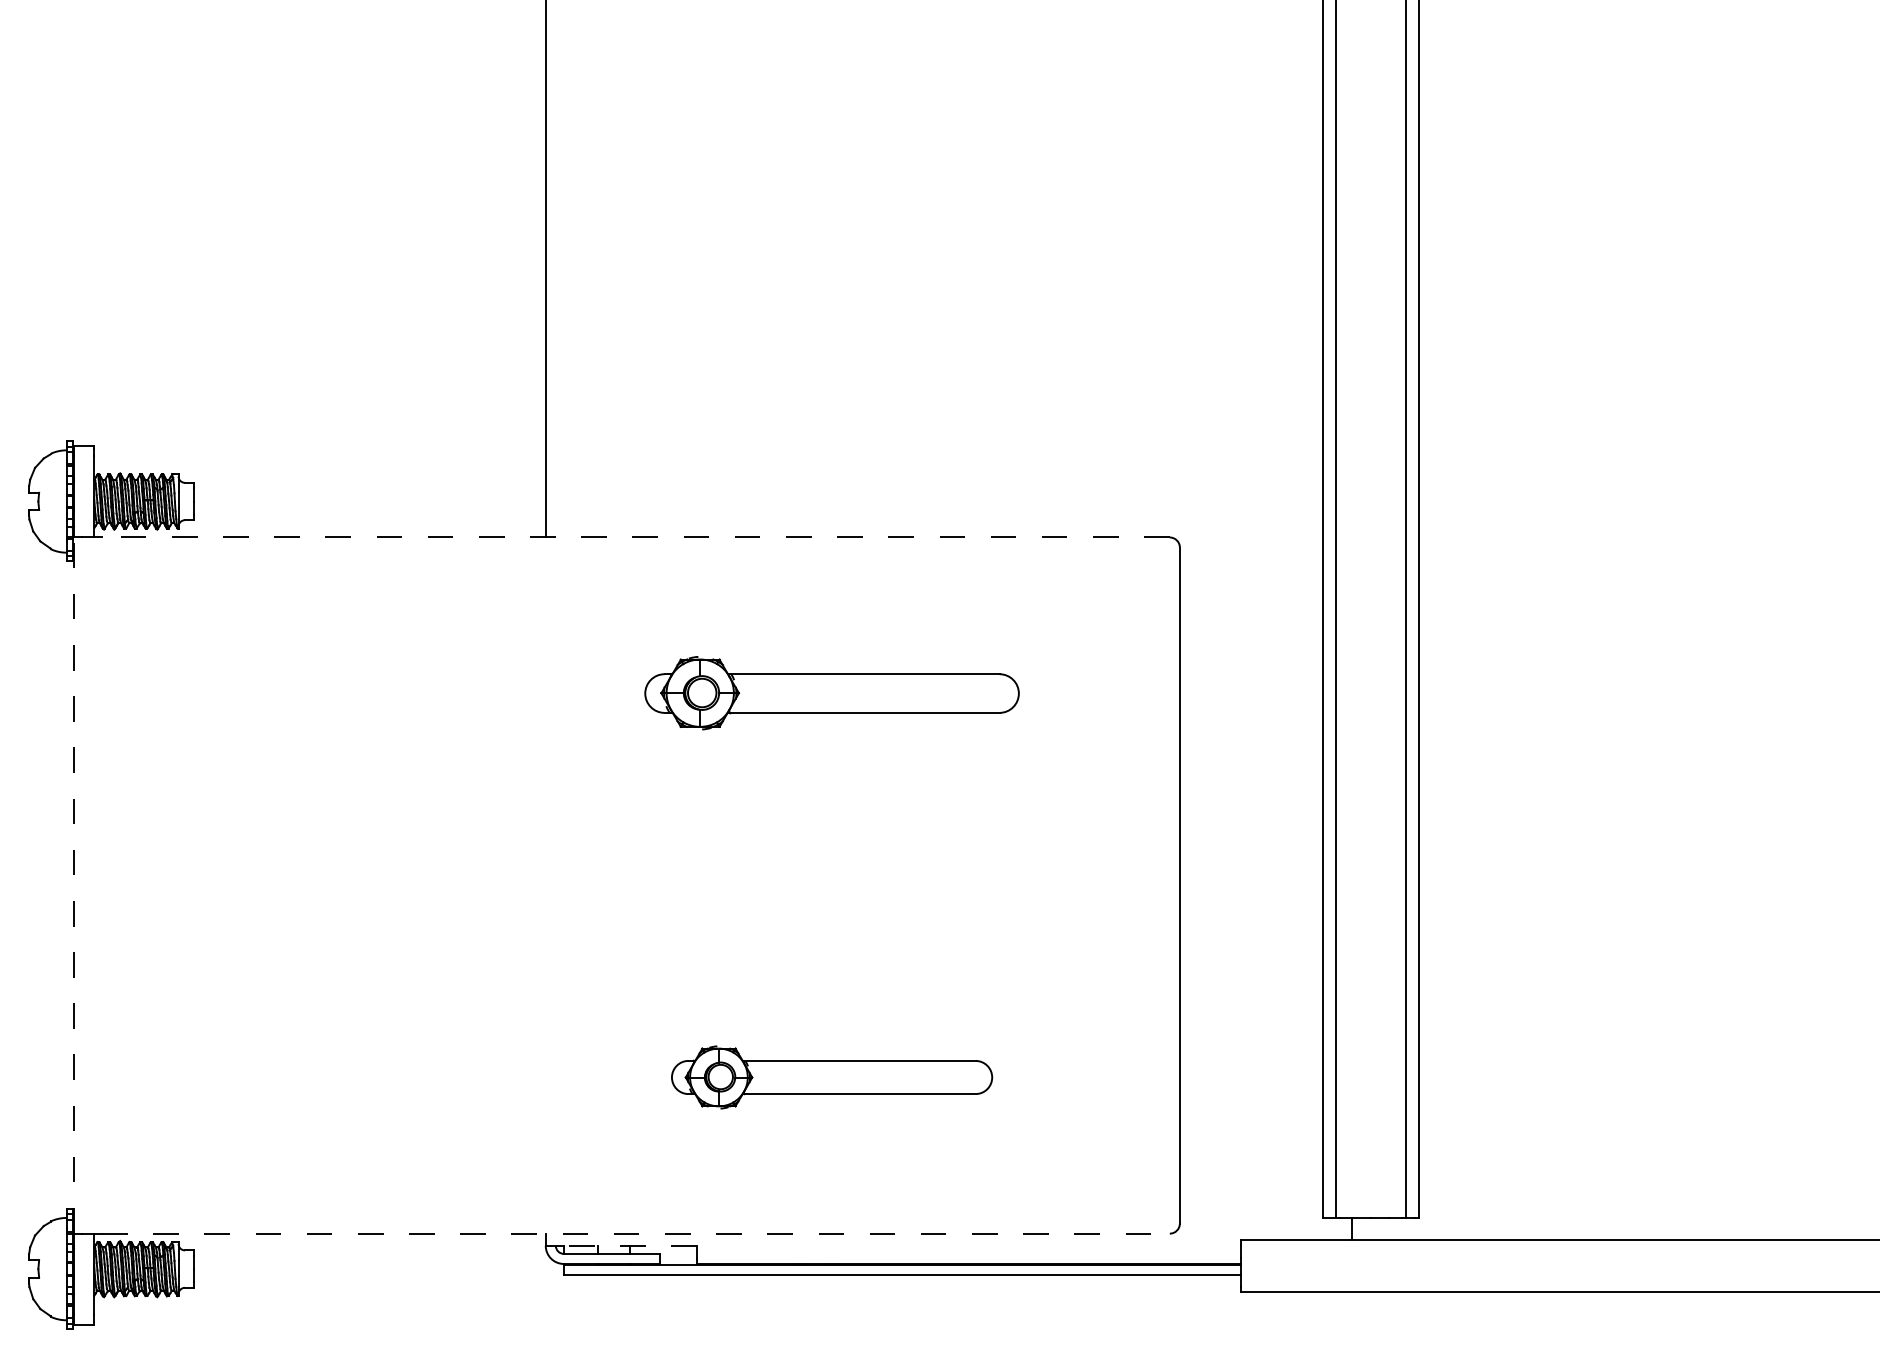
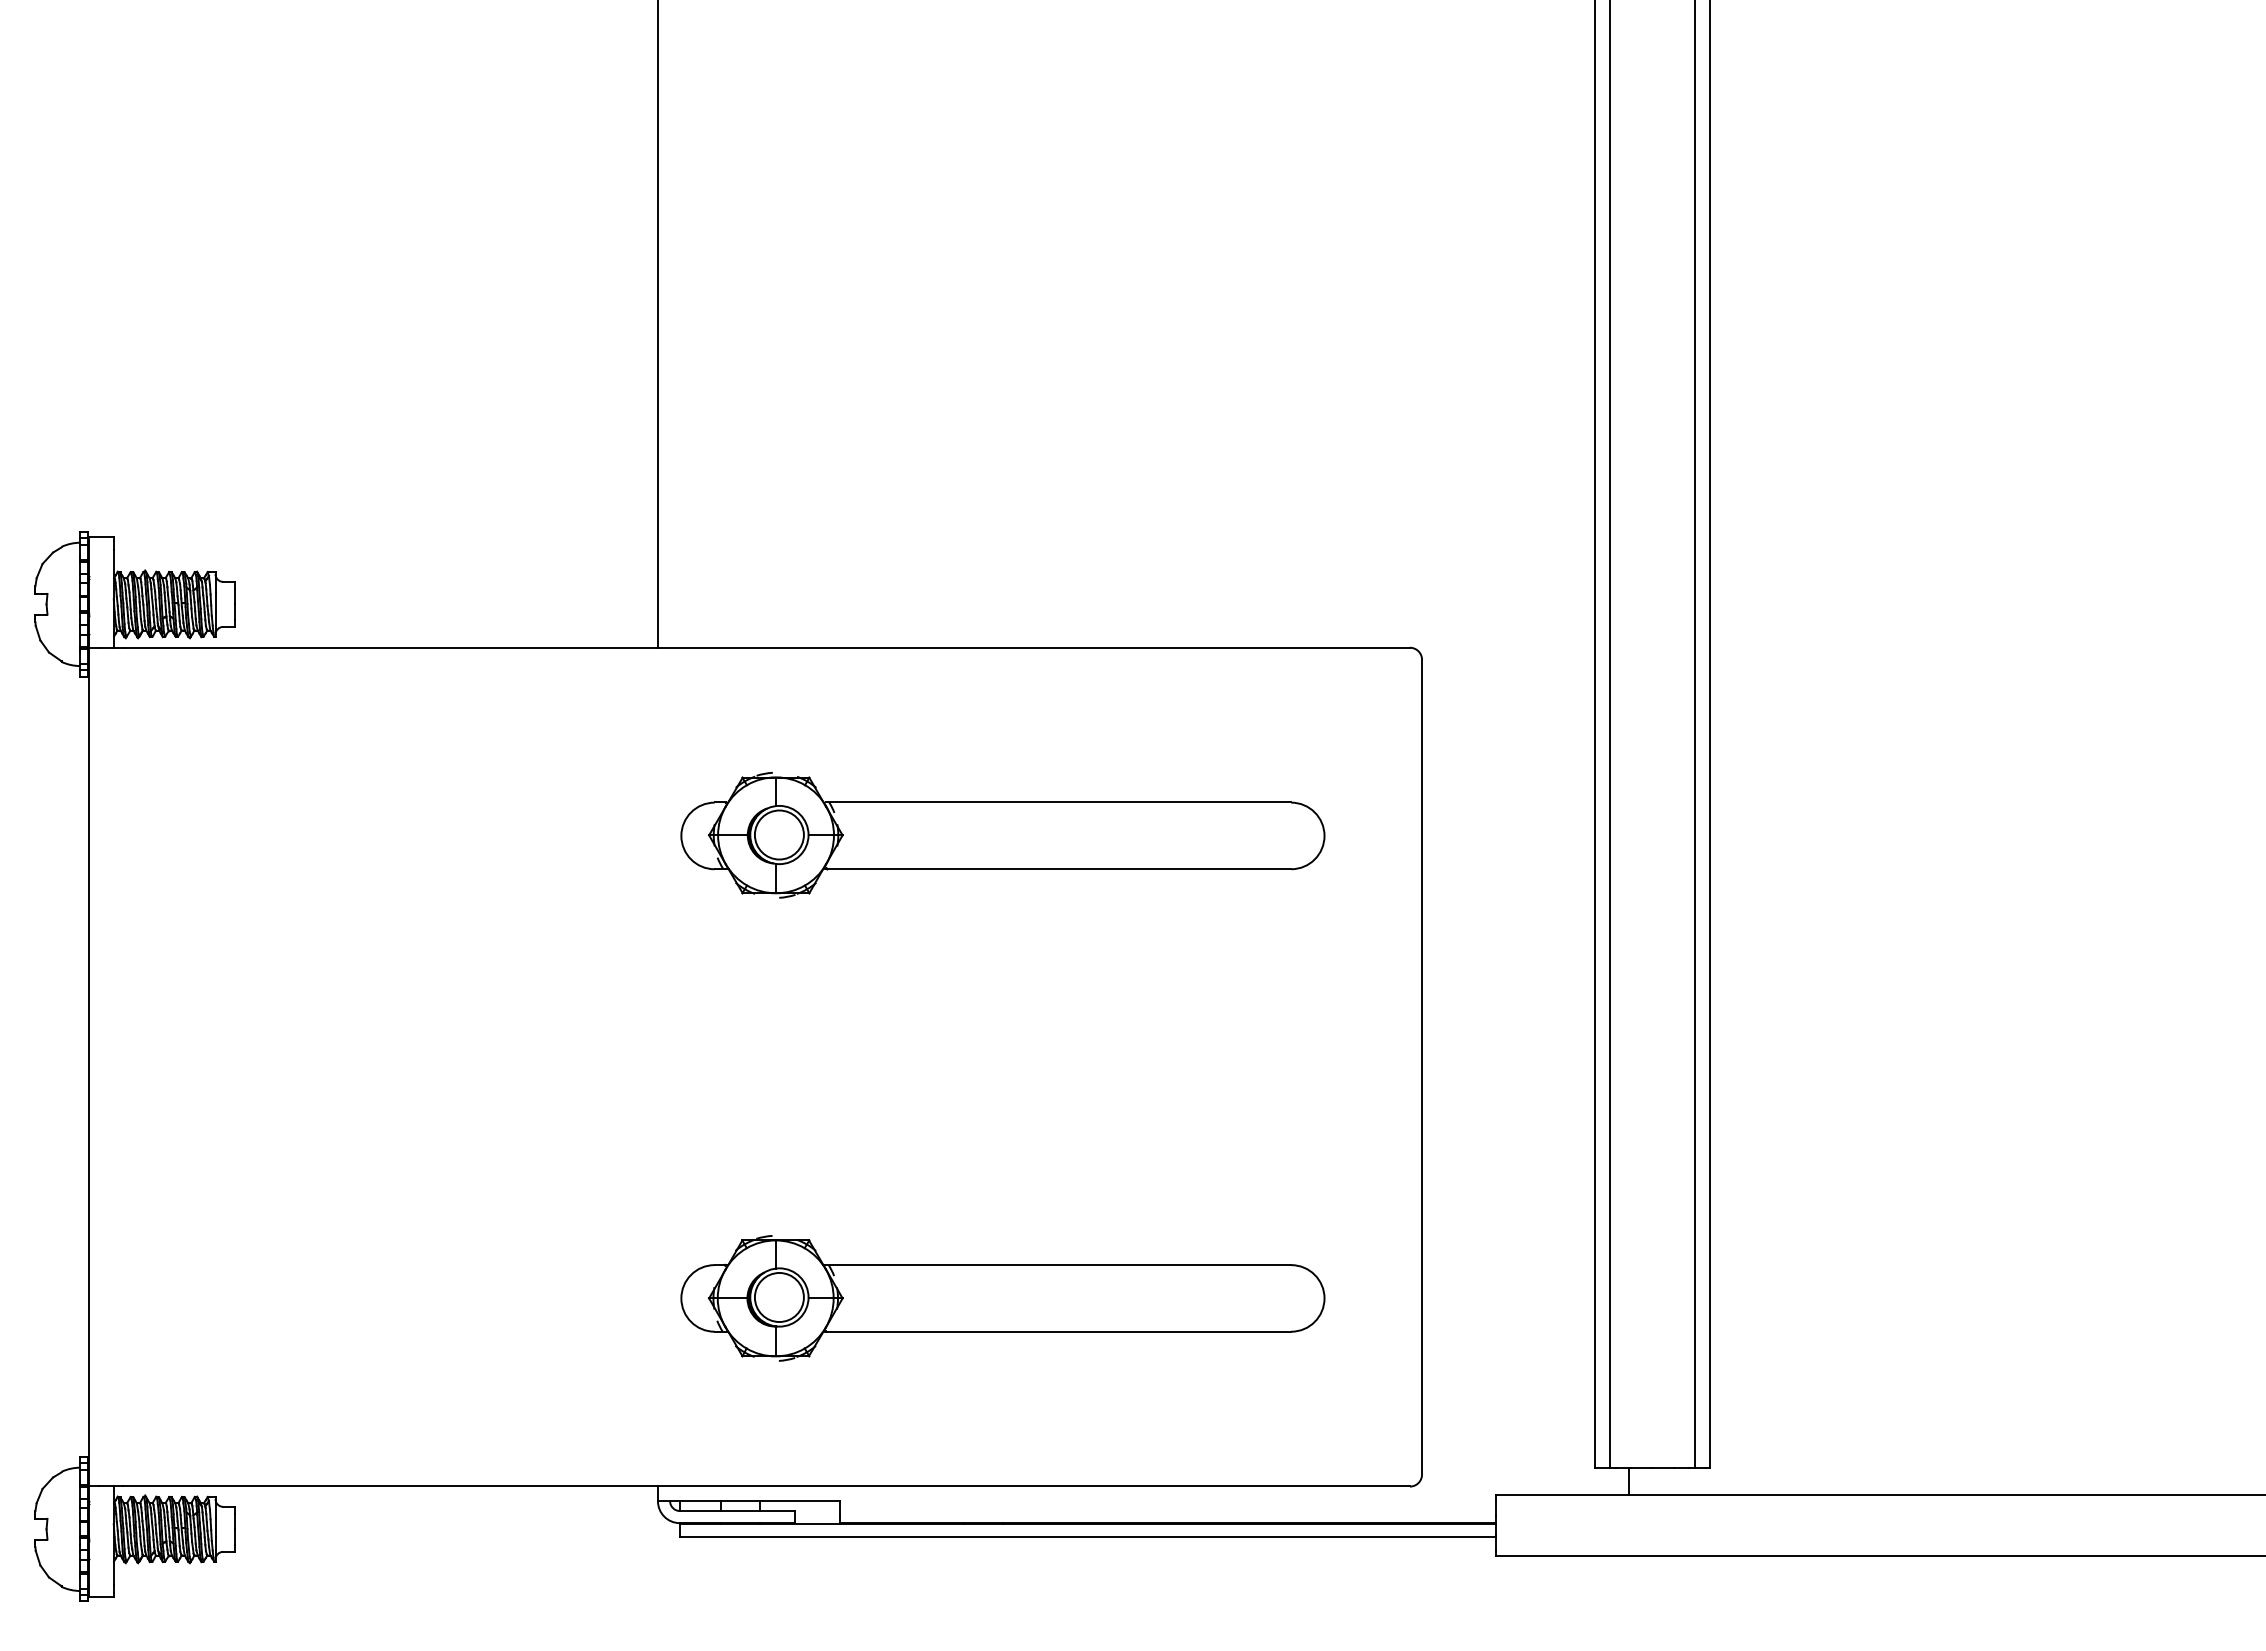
line: (635, 537) -> (766, 647), dashed -> solid
part: (831, 693) -> (1002, 835), size x1.43
line: (73, 885) -> (89, 1066), dashed -> solid
part: (831, 1077) -> (1002, 1298), size x1.67
line: (636, 1233) -> (767, 1486), dashed -> solid
line: (630, 1246) -> (759, 1501), dashed -> solid

